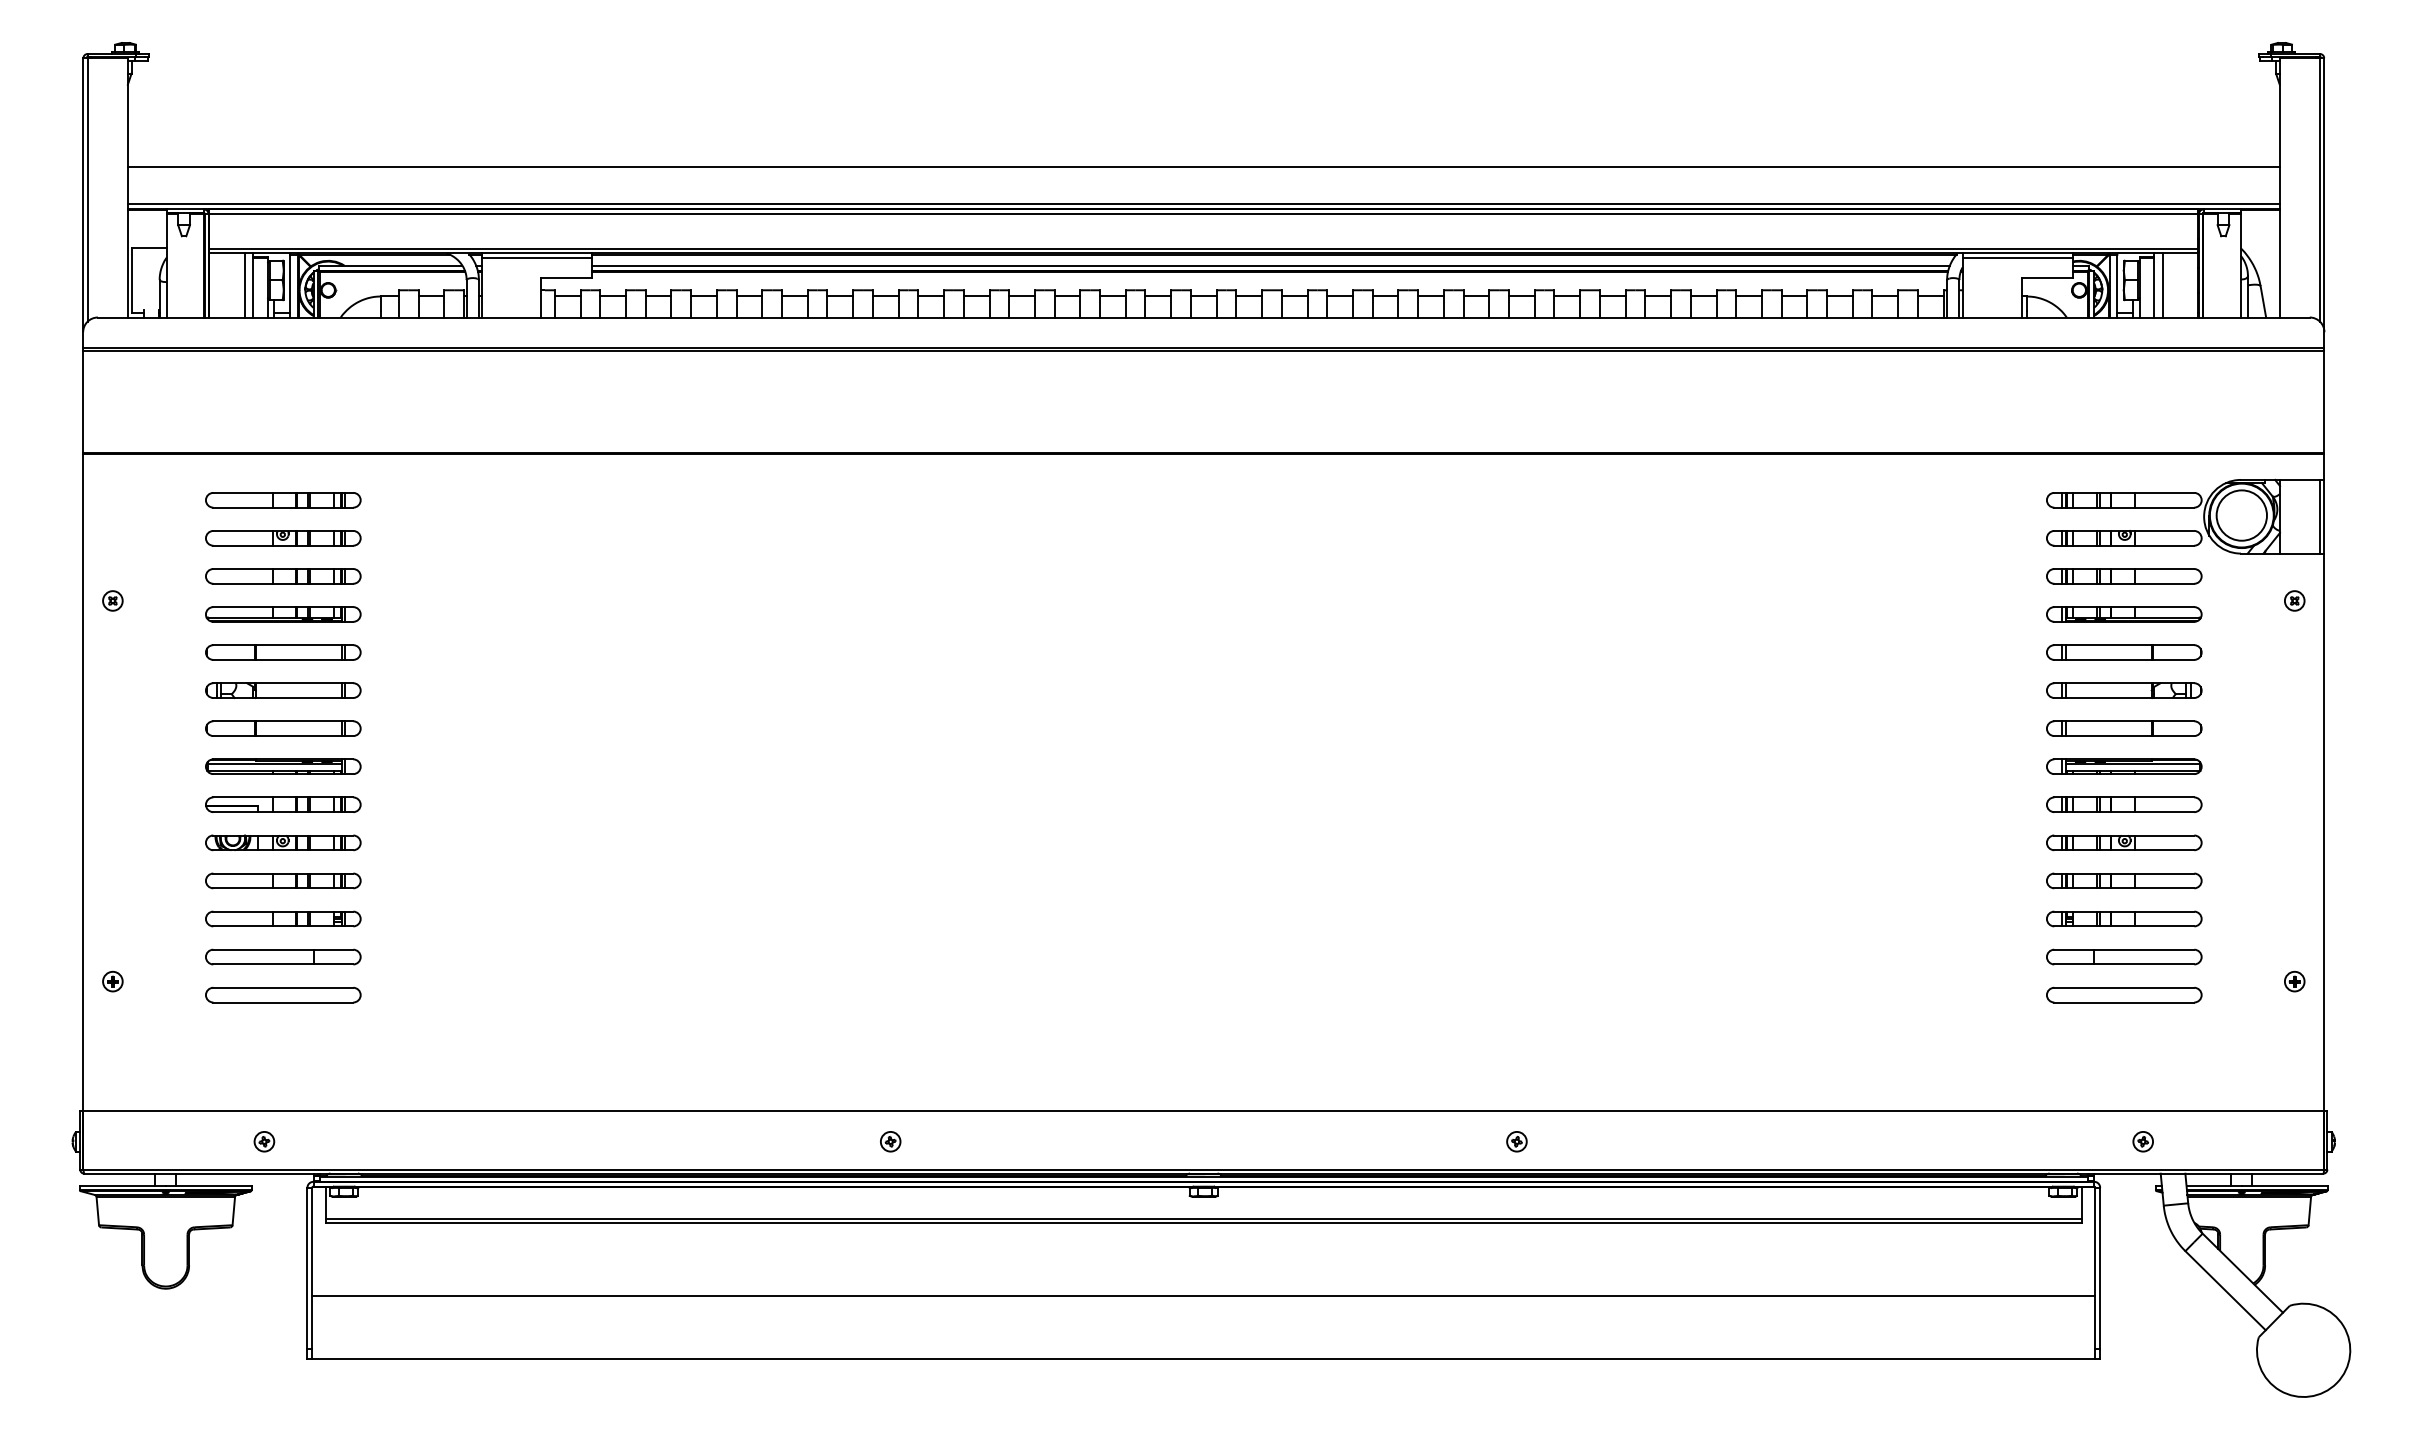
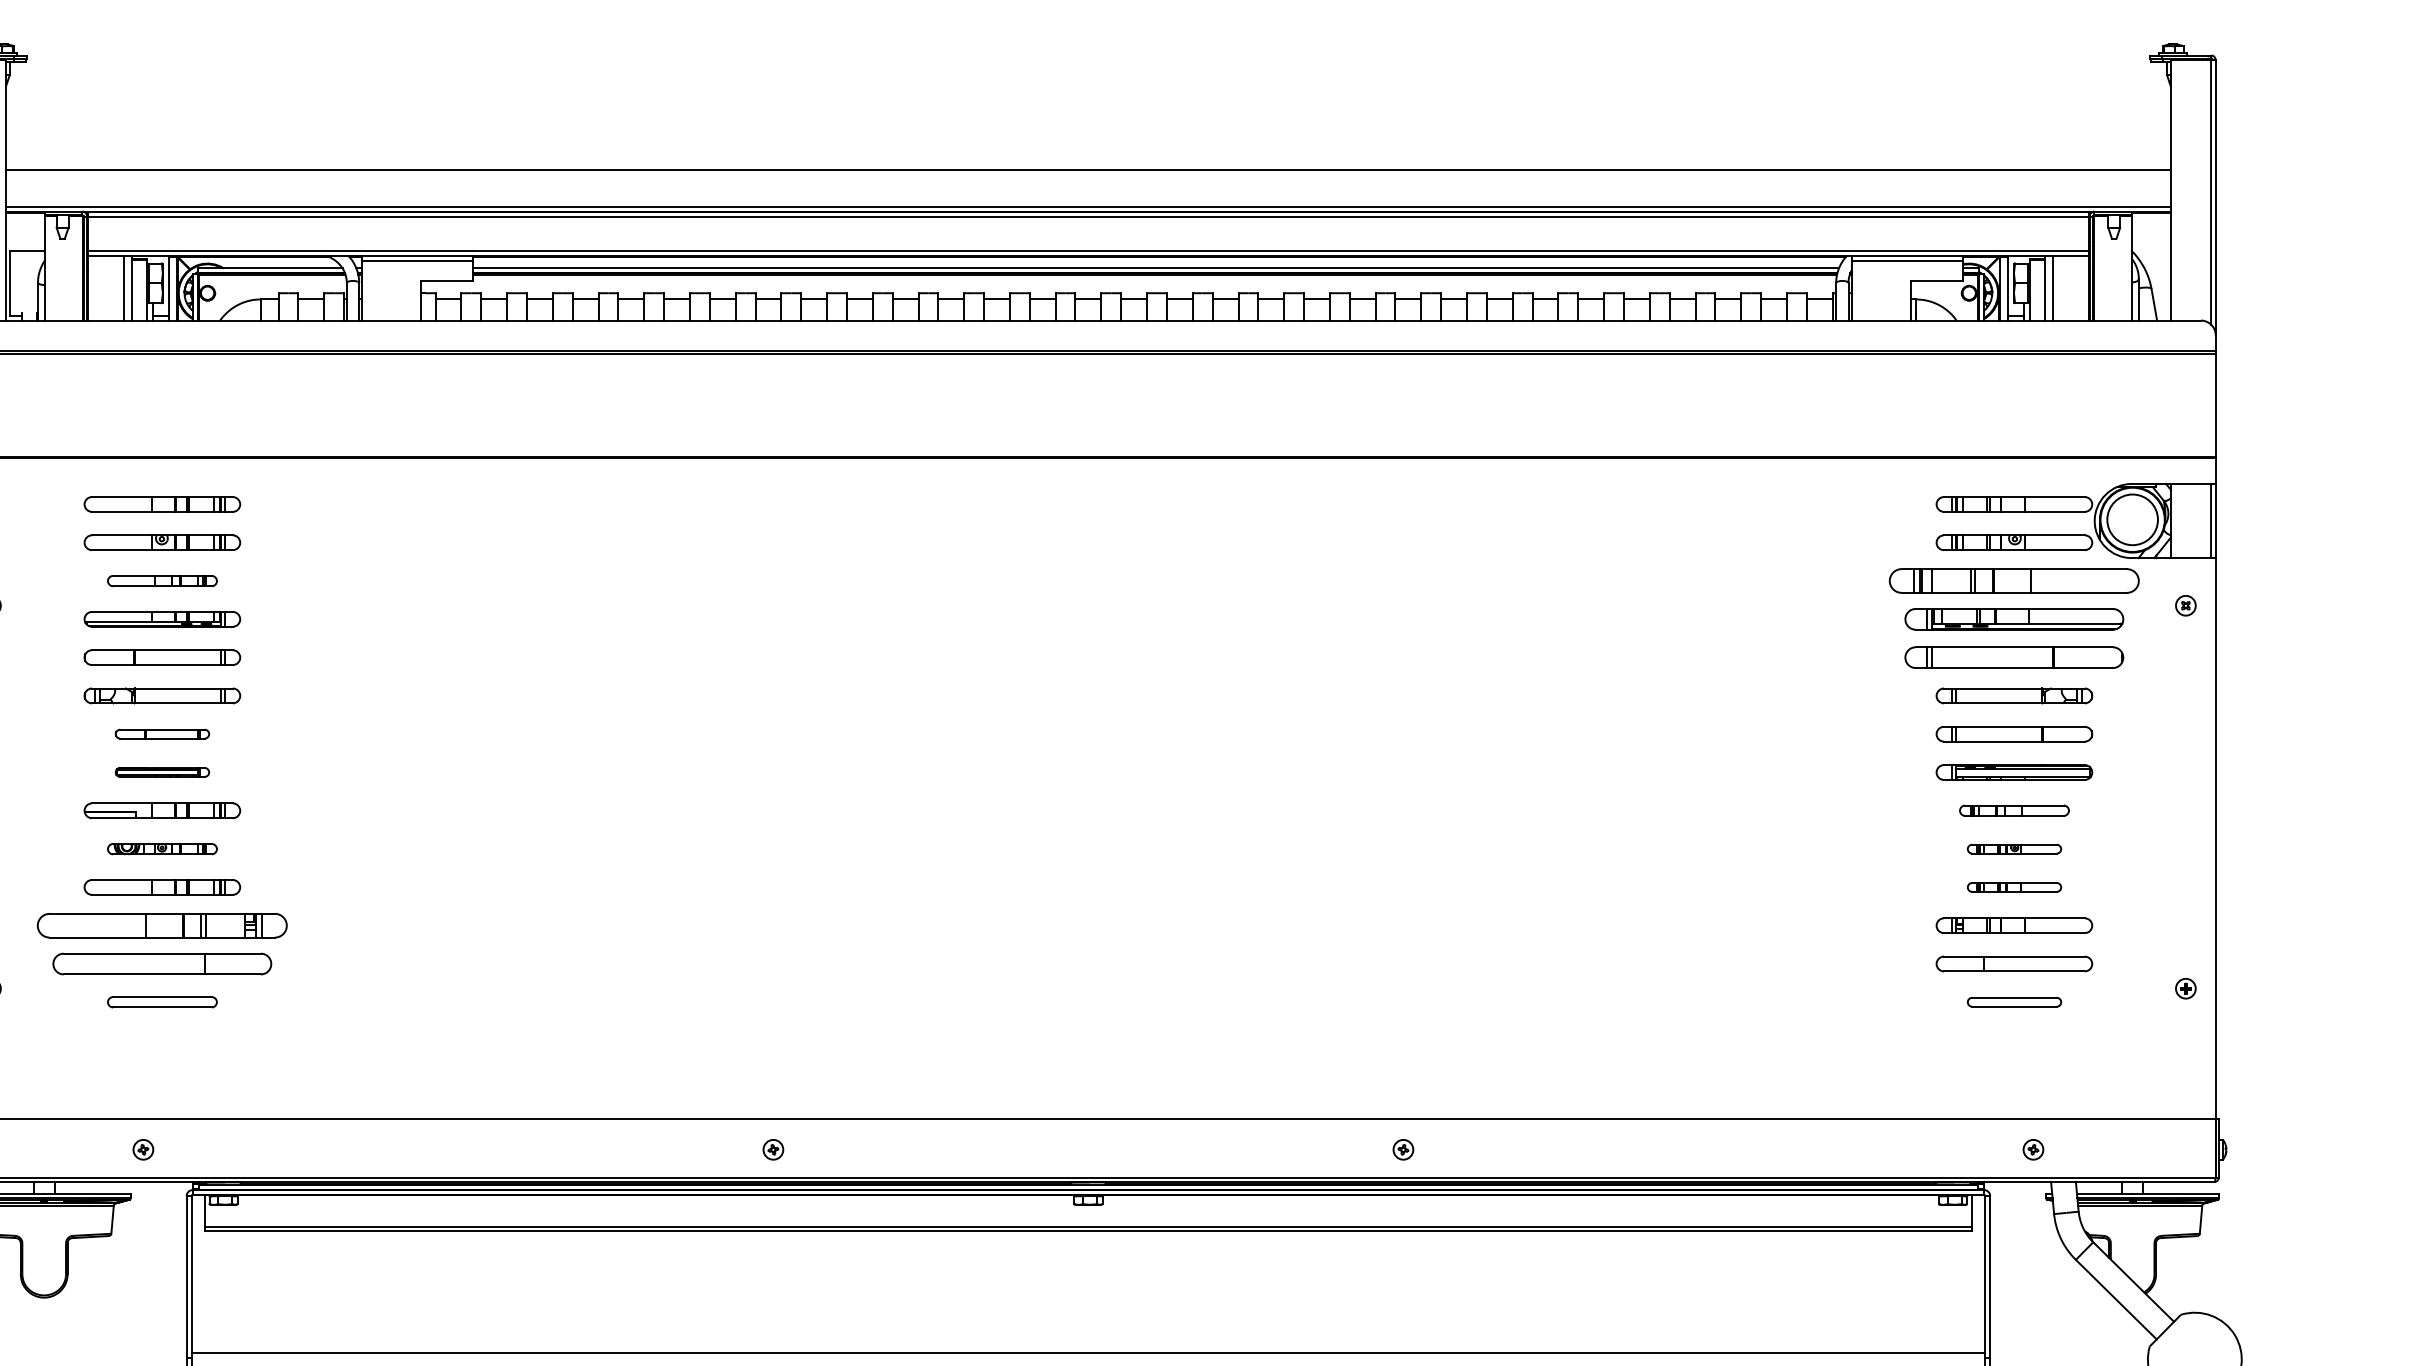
part: (283, 576) -> (162, 581), size x0.7
part: (2124, 576) -> (2014, 581), size x1.6
part: (2124, 614) -> (2014, 619), size x1.4
part: (2124, 652) -> (2014, 657), size x1.4
part: (283, 728) -> (162, 734), size x0.6
part: (283, 766) -> (162, 772), size x0.6
part: (2124, 804) -> (2014, 810), size x0.7
part: (283, 842) -> (162, 848), size x0.7
part: (2124, 842) -> (2014, 848), size x0.6
part: (2124, 880) -> (2014, 886), size x0.6
part: (283, 918) -> (162, 925), size x1.6
part: (283, 956) -> (162, 963), size x1.4
part: (283, 994) -> (162, 1001), size x0.7
part: (2124, 994) -> (2014, 1001), size x0.6
line: (1203, 1296) -> (1088, 1353), moved

